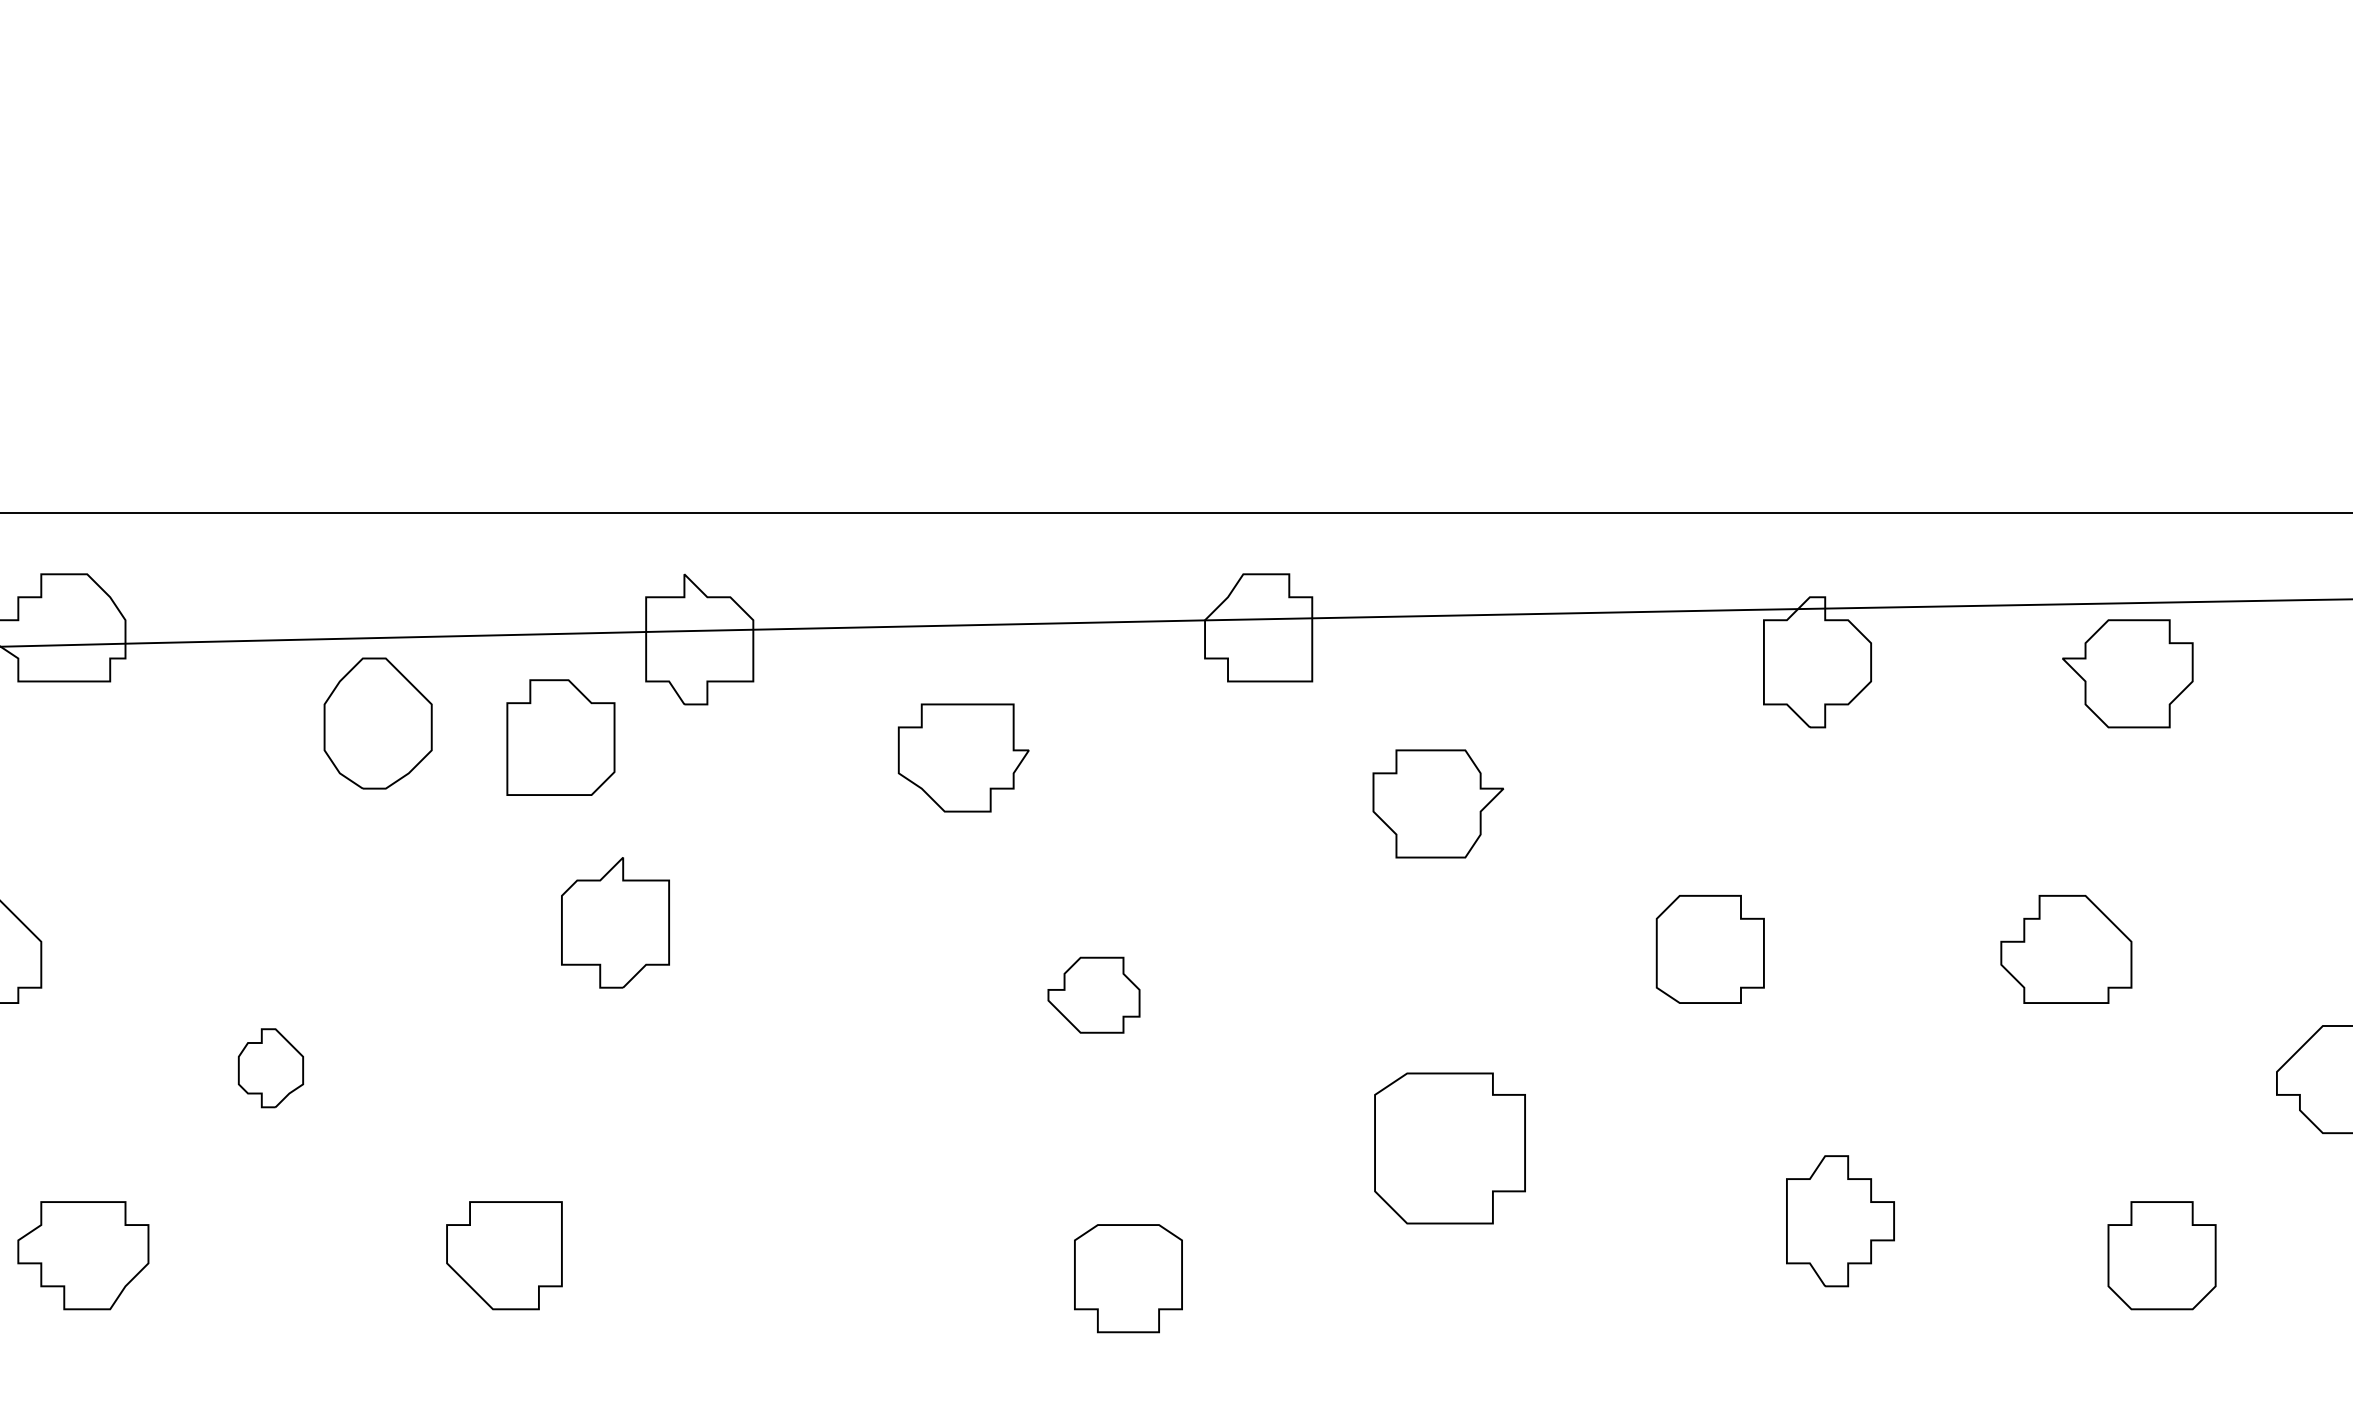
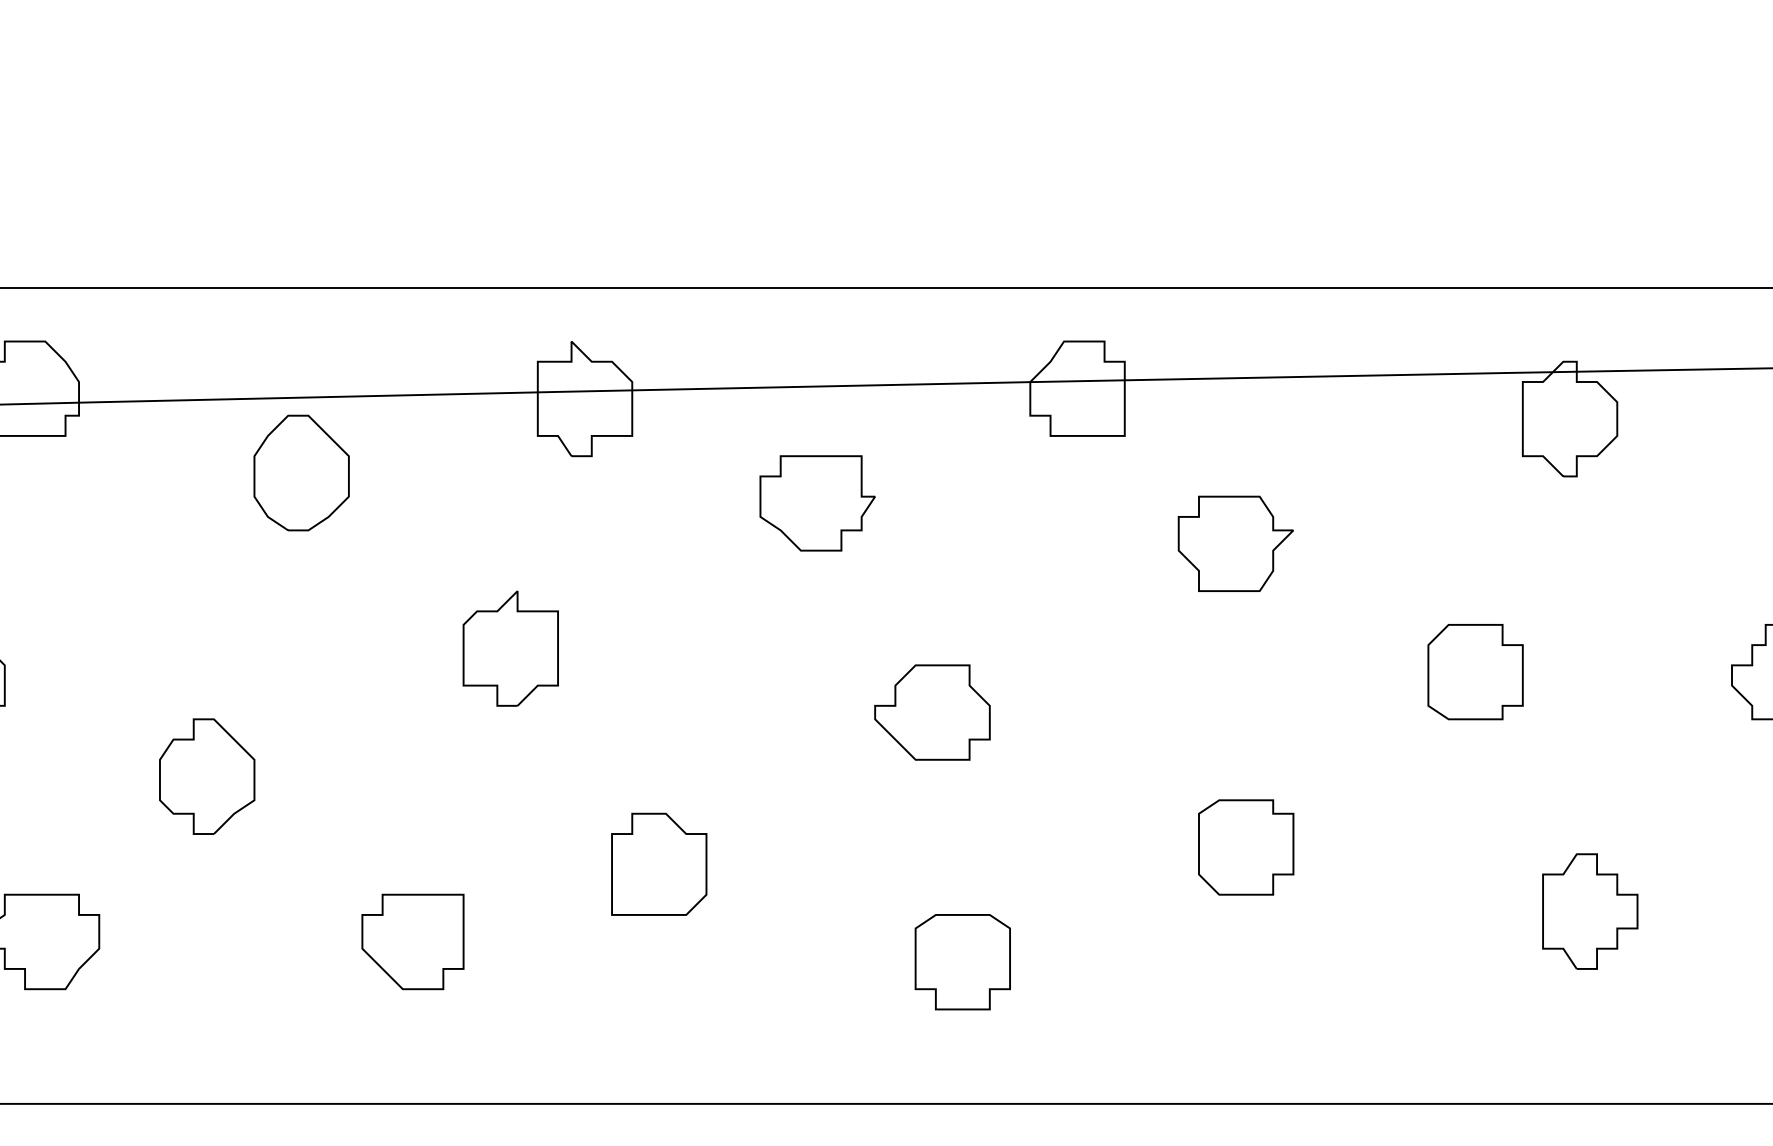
part: (560, 737) -> (658, 864), moved
part: (1093, 994) -> (932, 711), size x1.43
part: (270, 1068) -> (206, 777), size x1.67
part: (1449, 1148) -> (1245, 847), size x0.71

